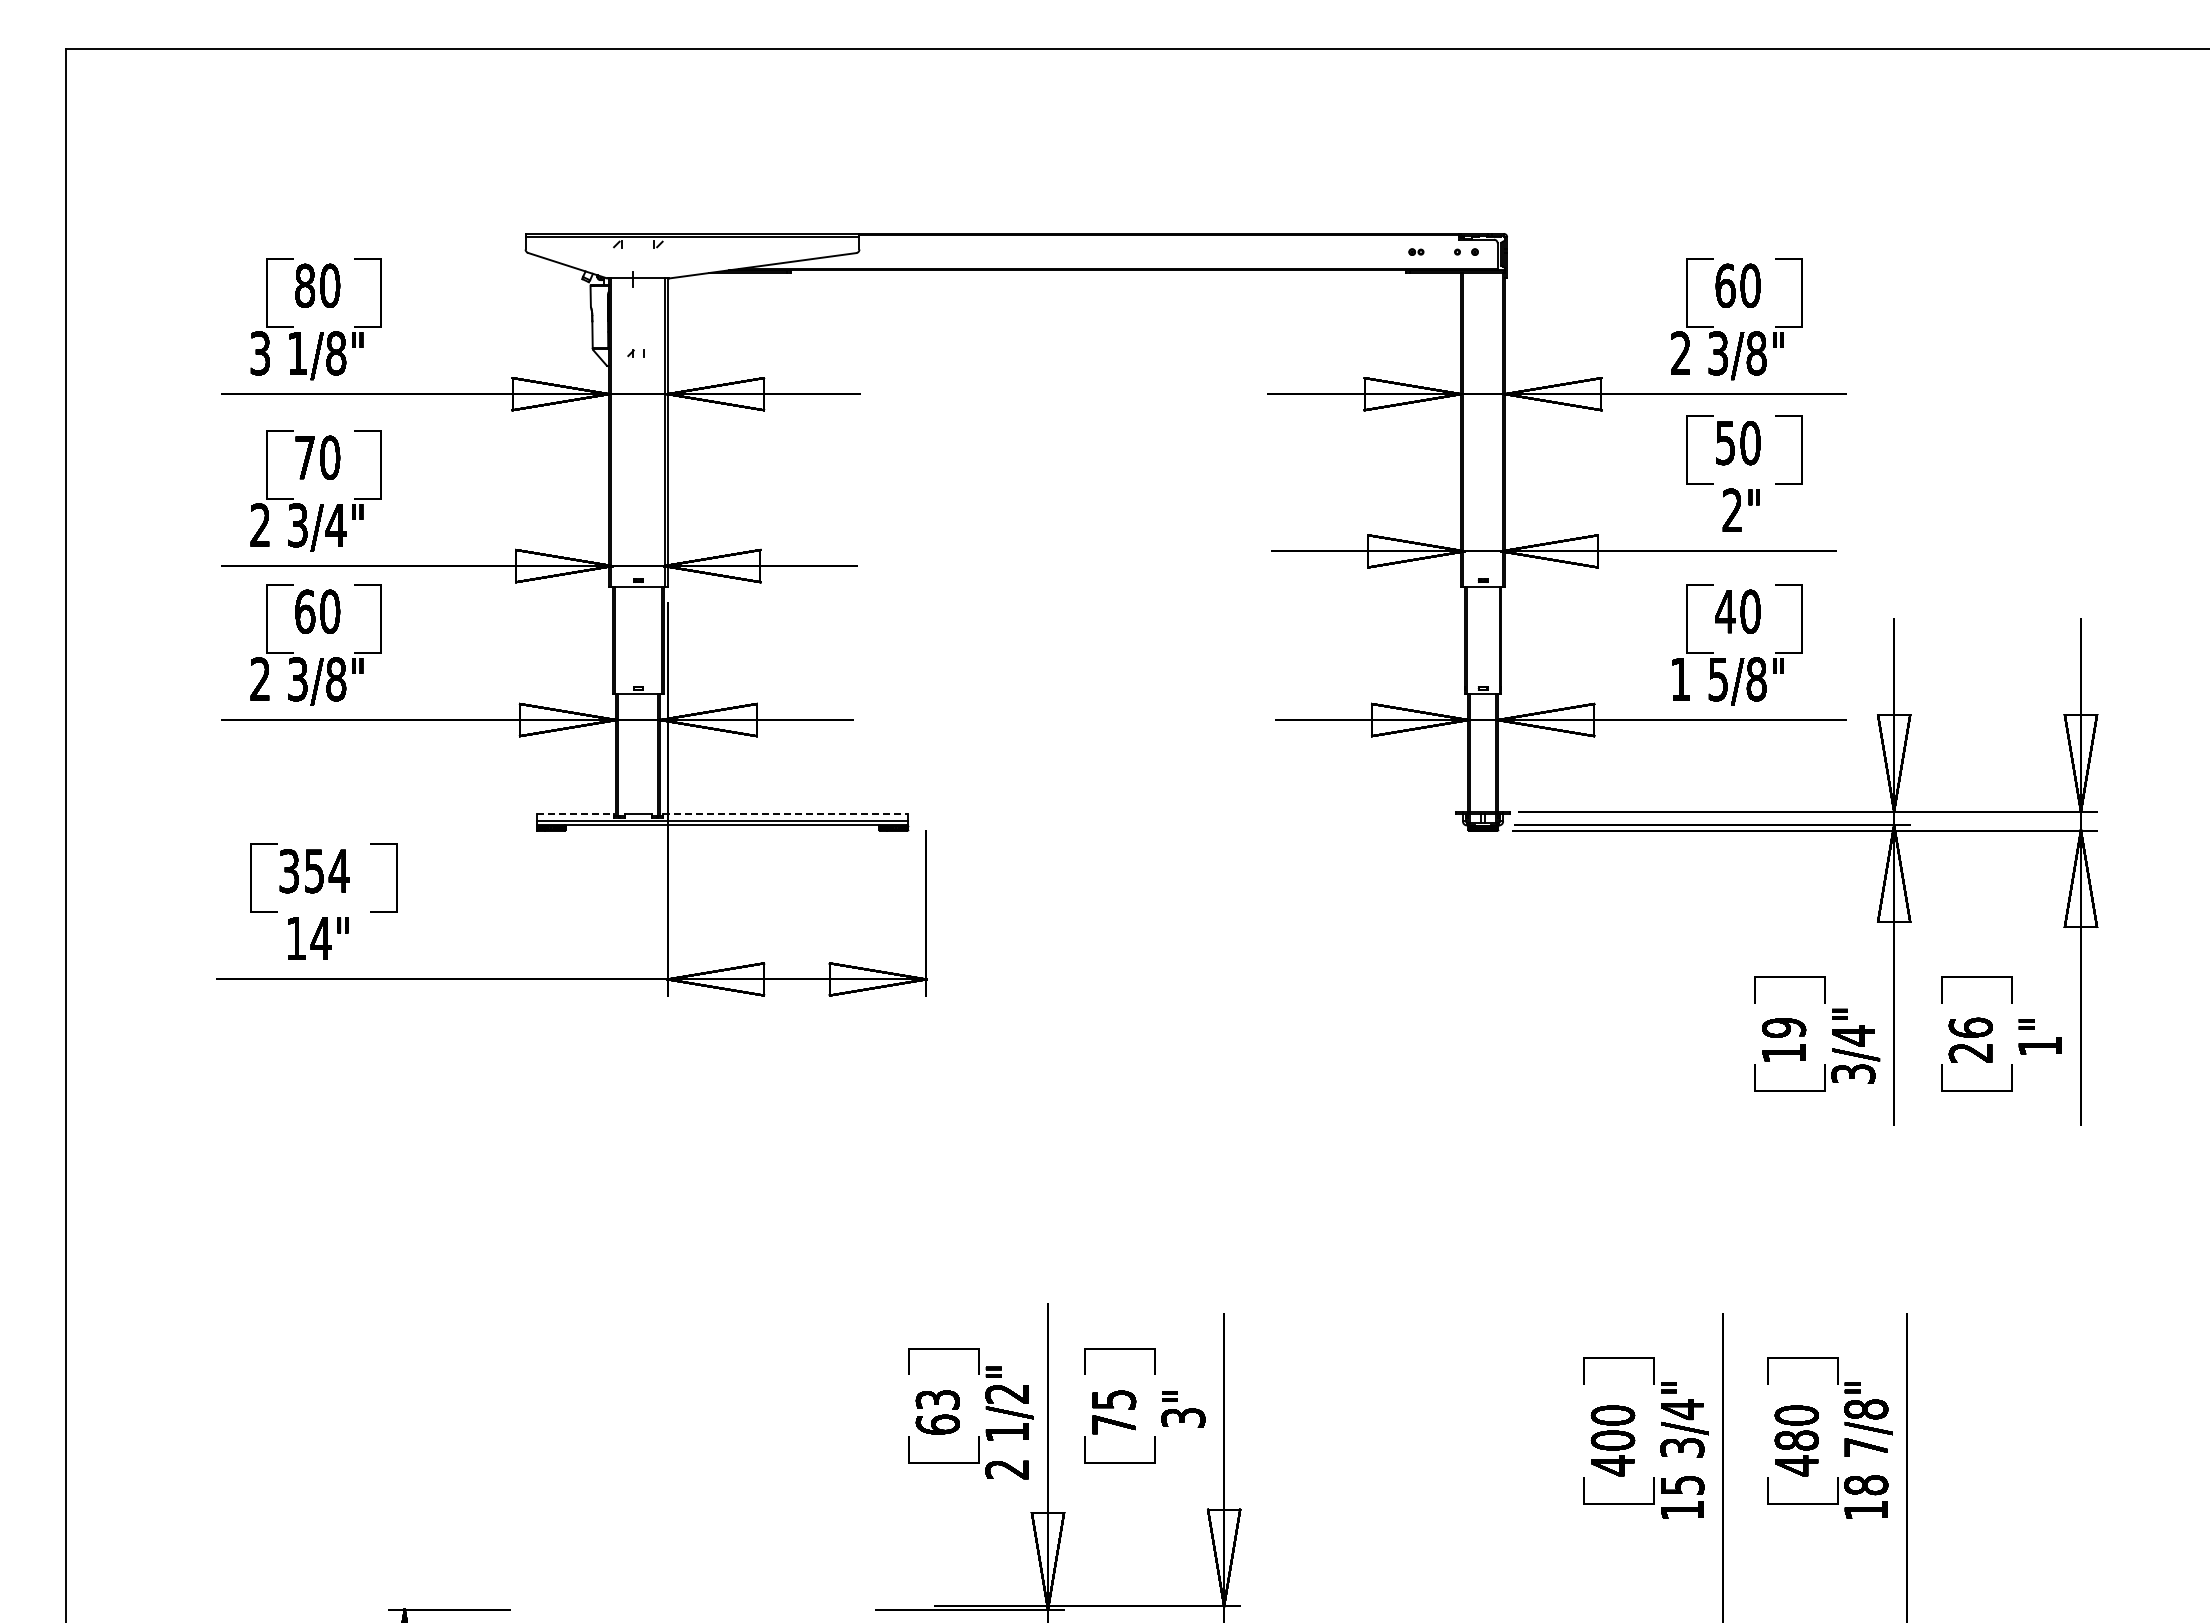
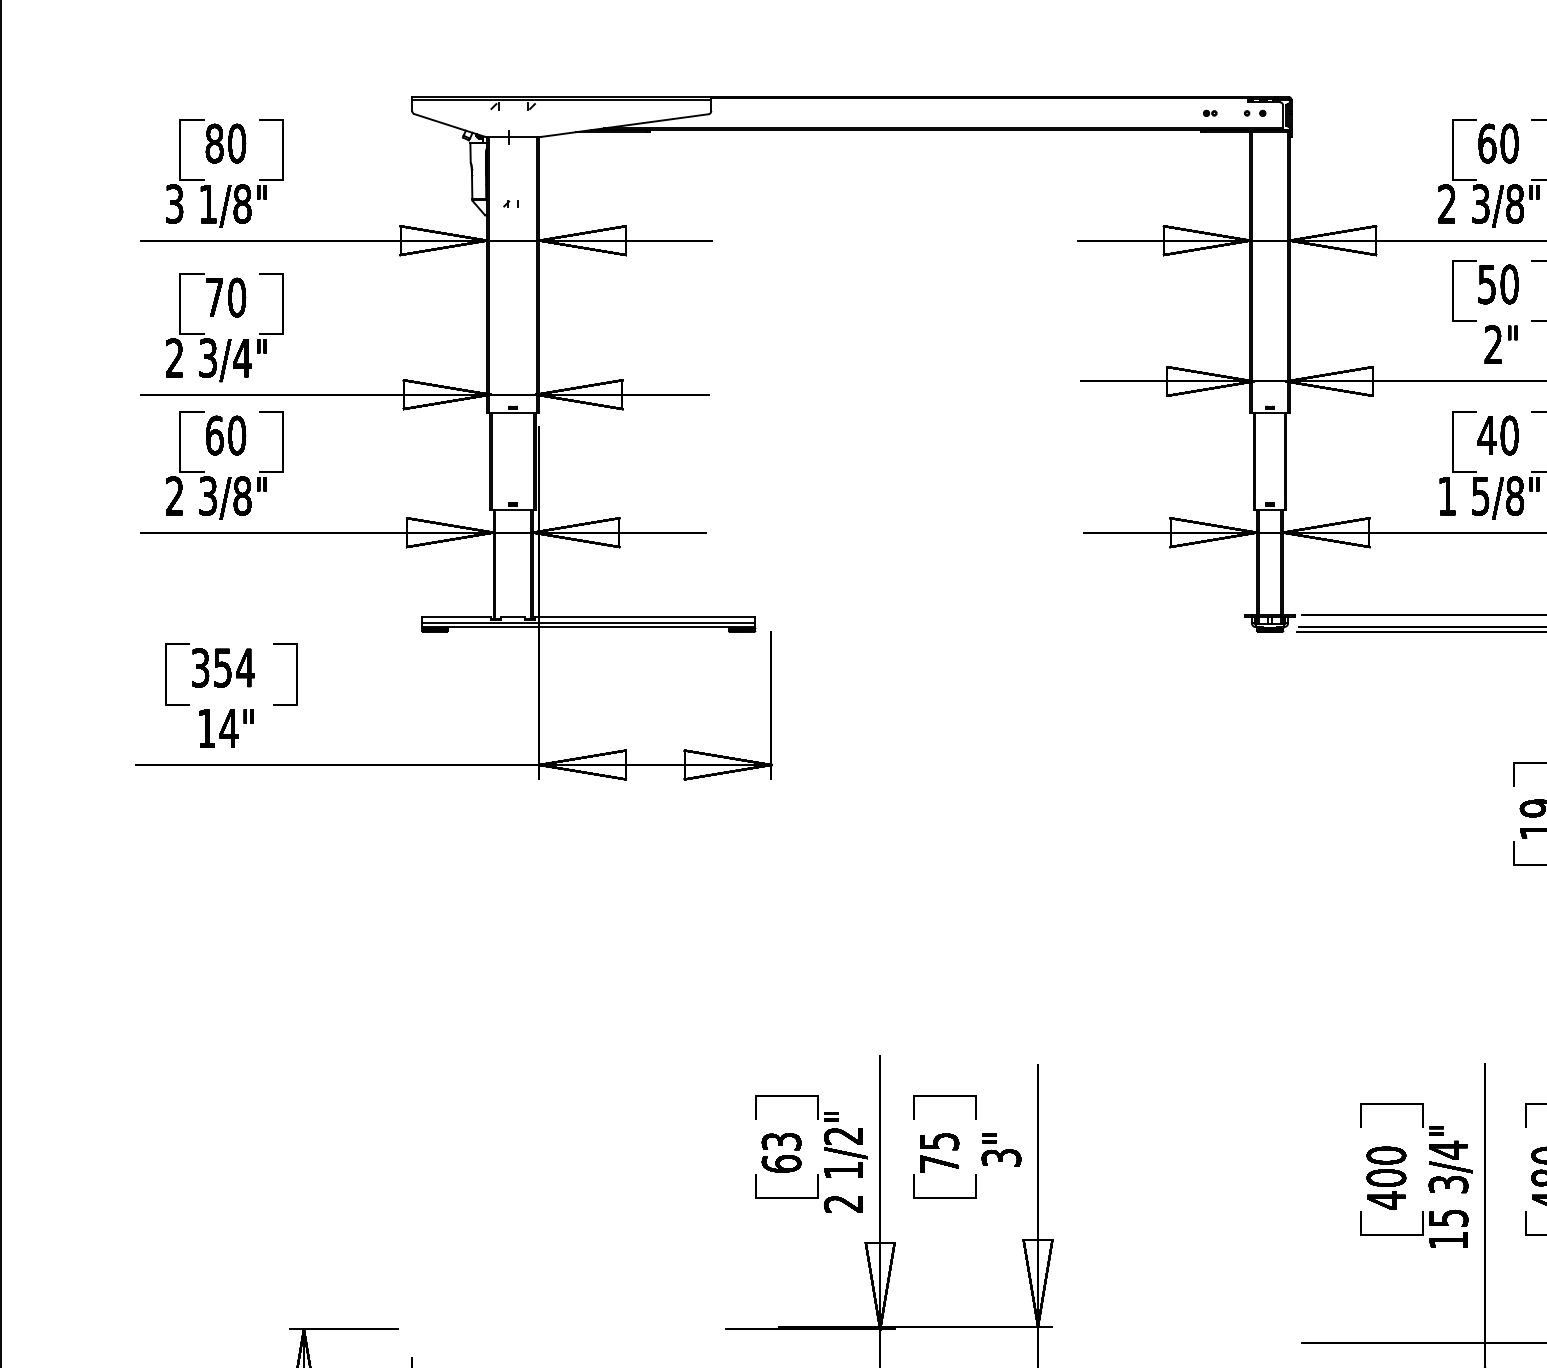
line: (575, 814) -> (456, 617), dashed -> solid
line: (785, 814) -> (645, 617), dashed -> solid

